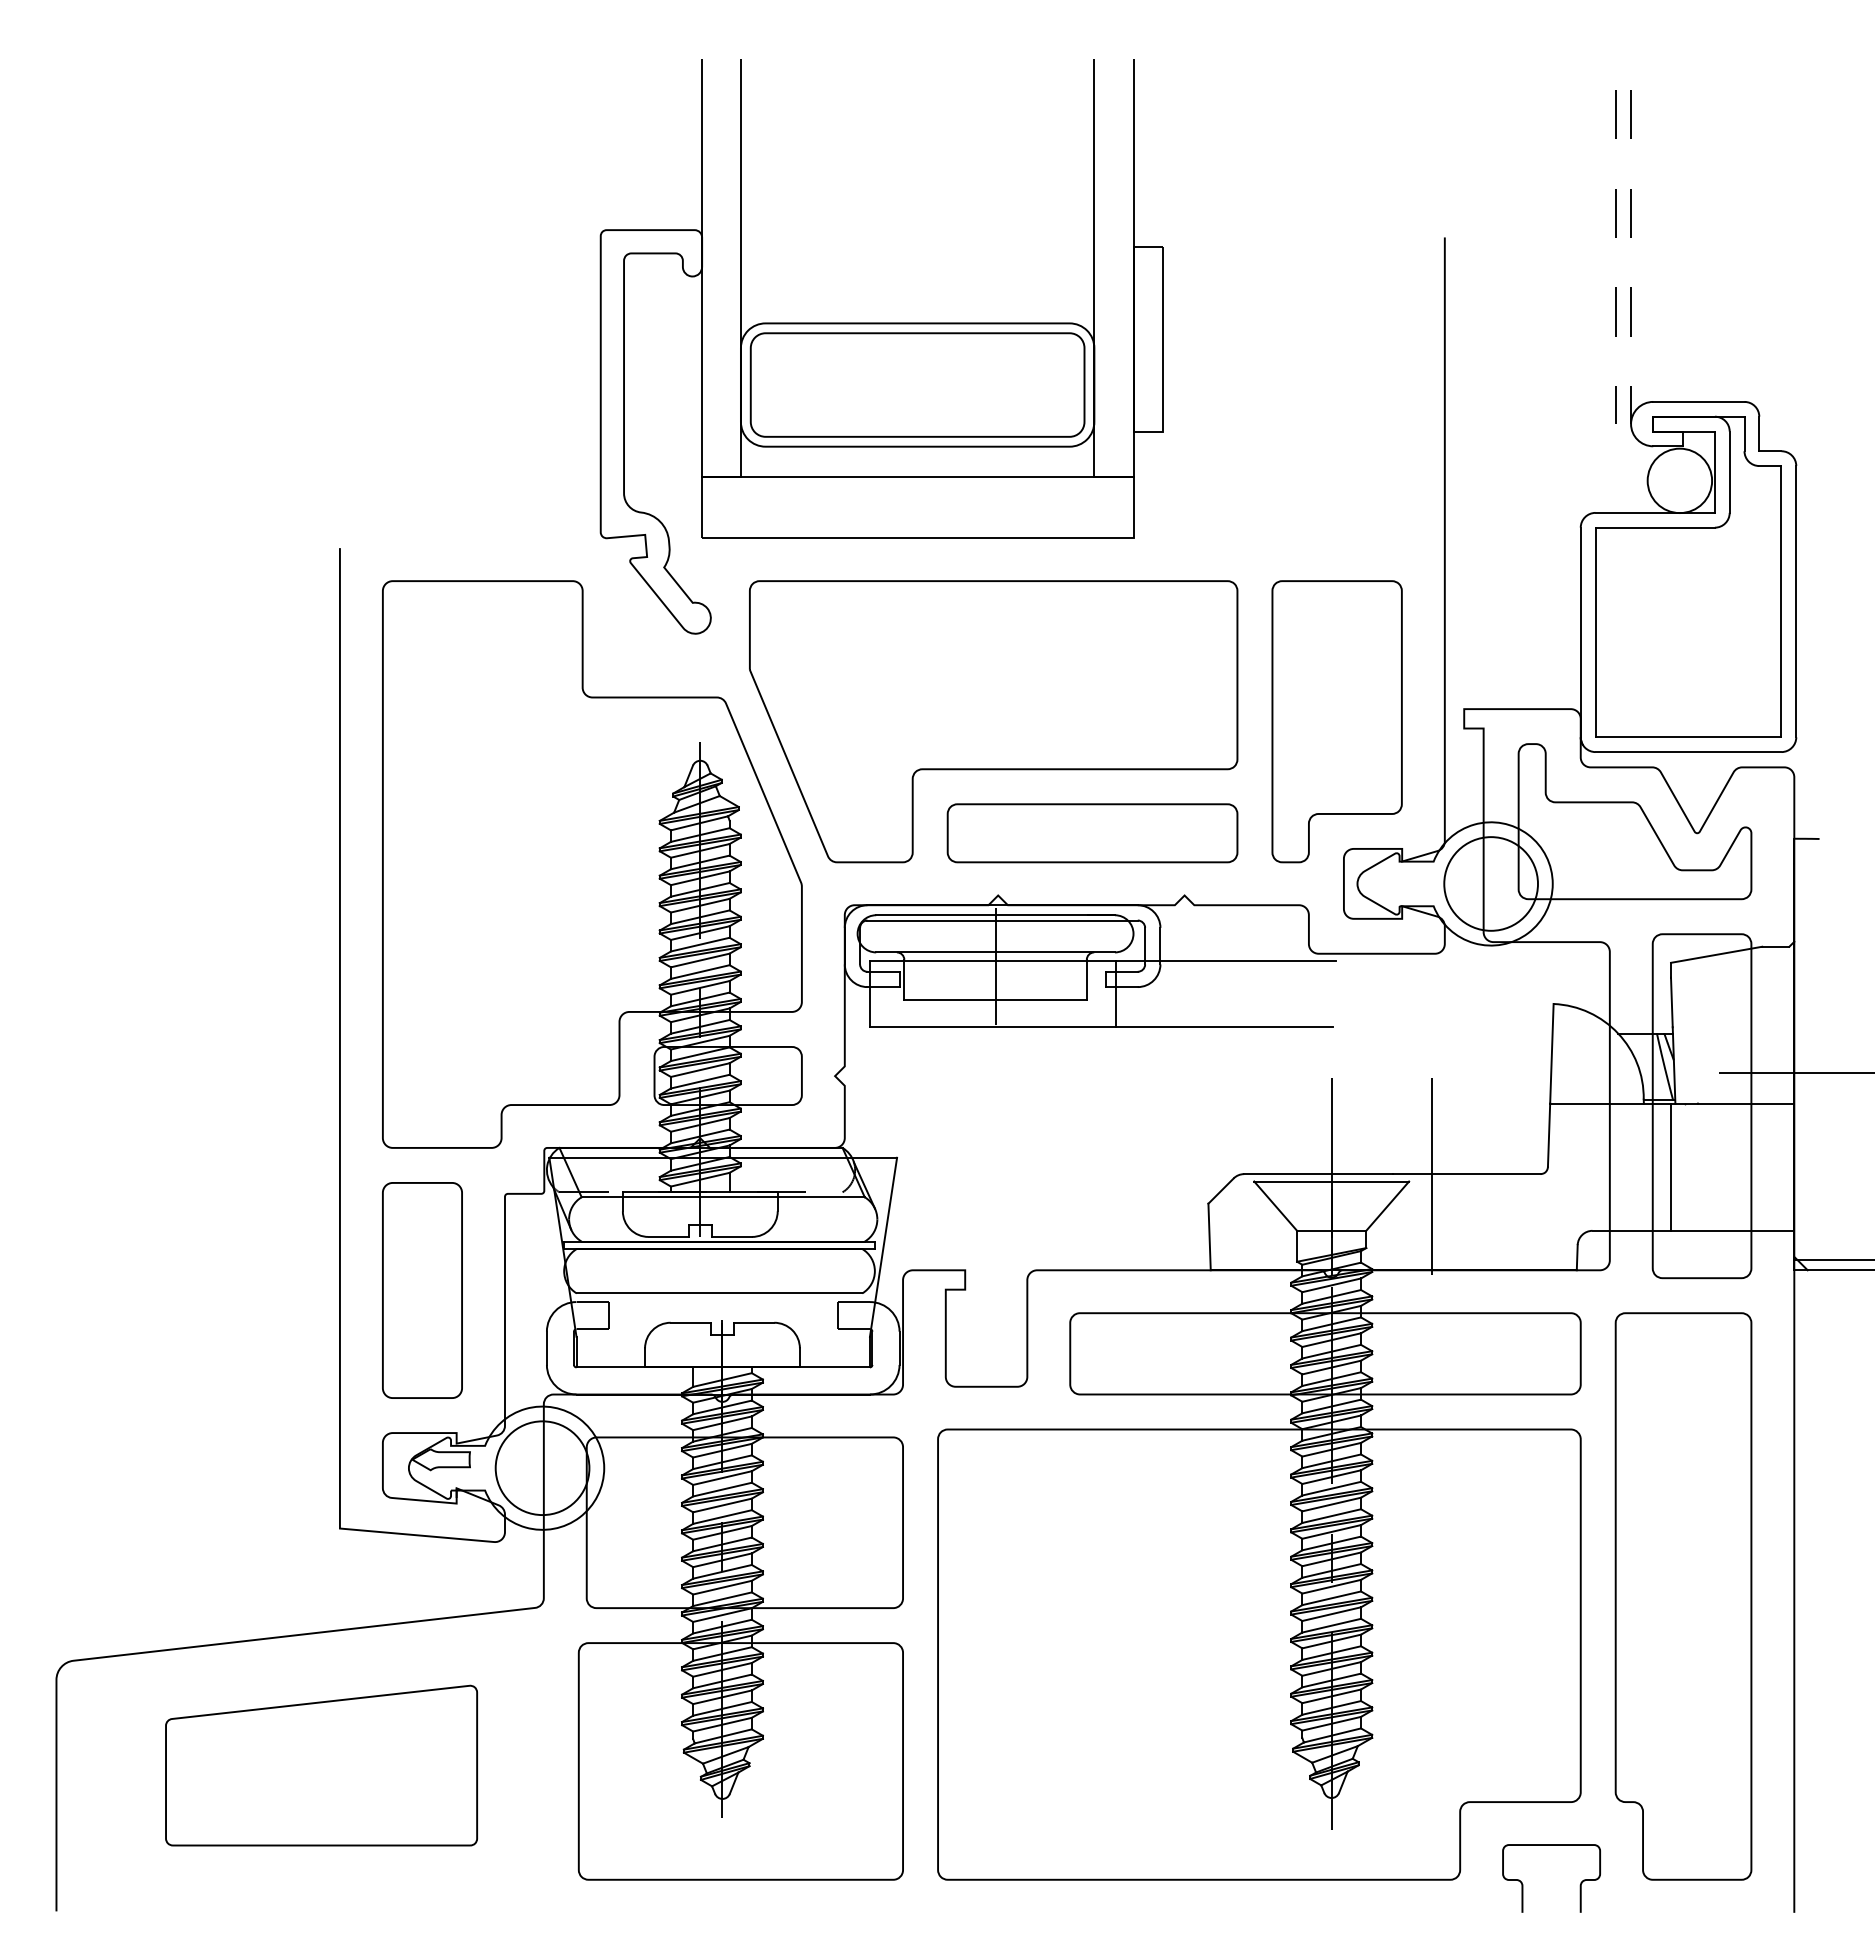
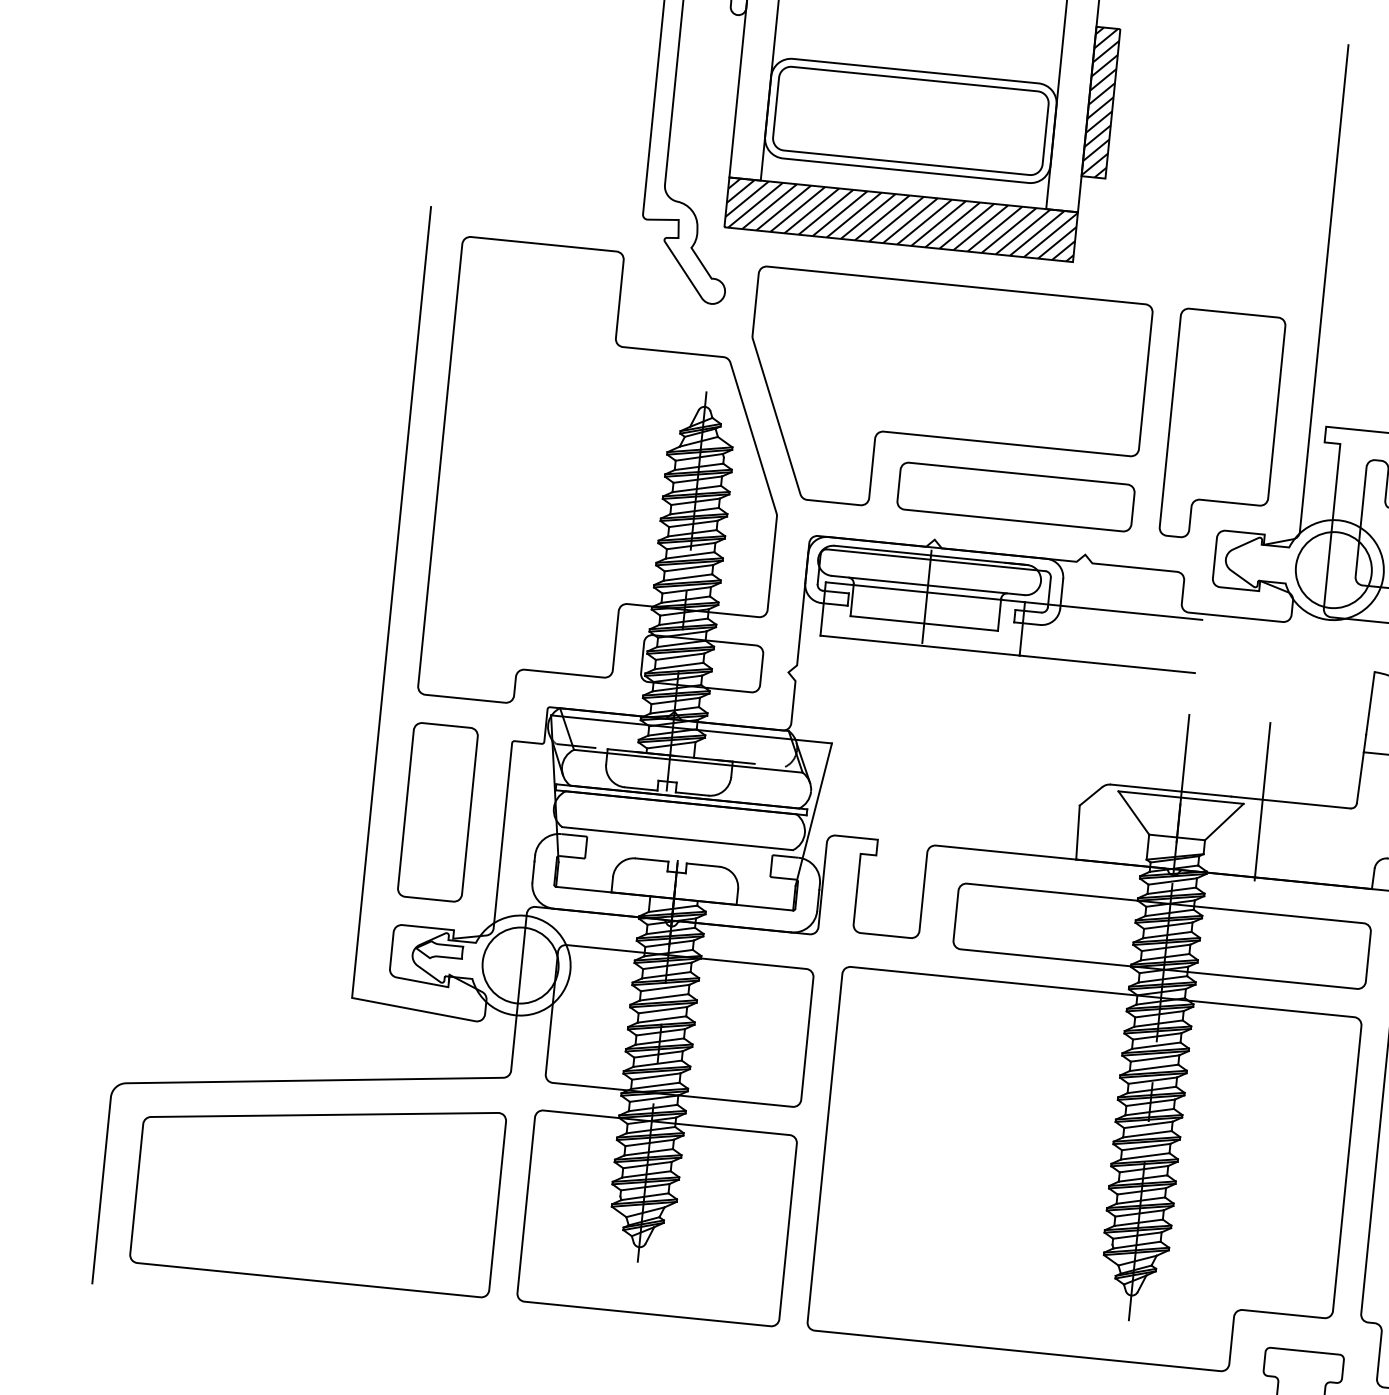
hatch: (1148, 338) -> (1101, 101), added
hatch: (917, 507) -> (900, 219), added
part: (321, 1765) -> (318, 1187), size x1.43

